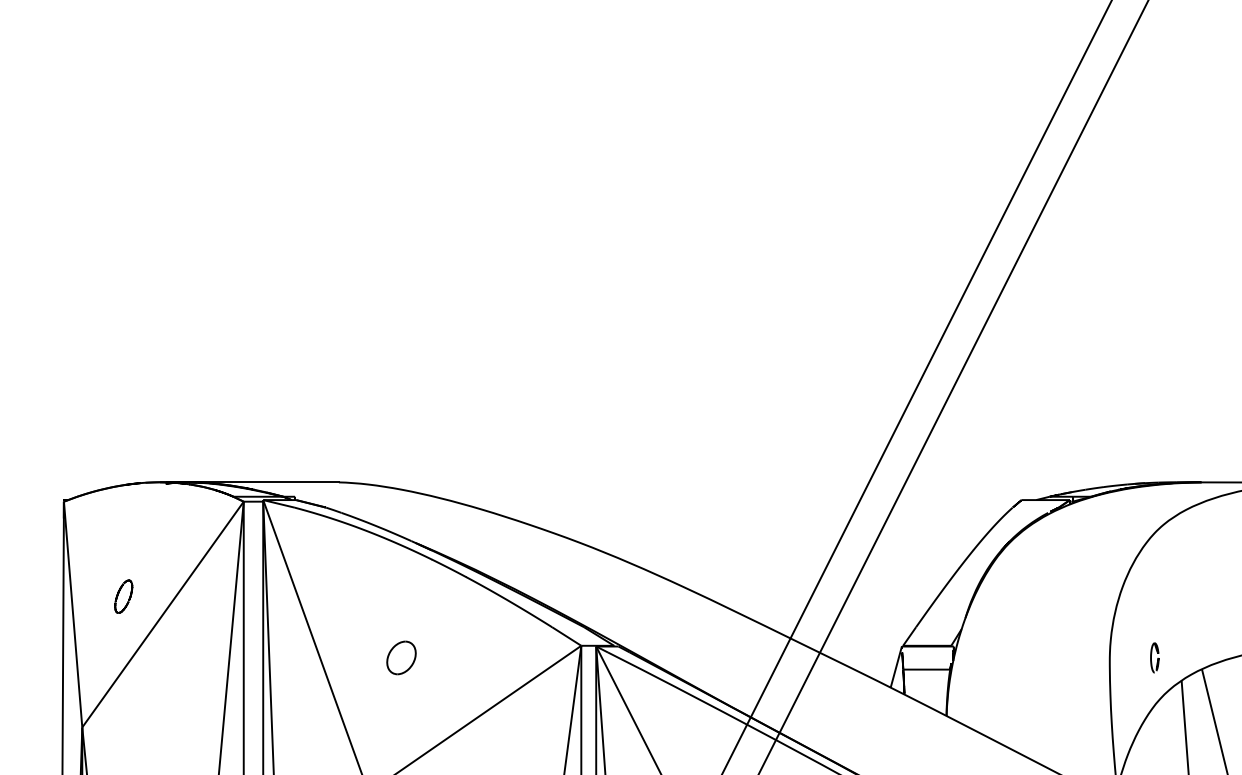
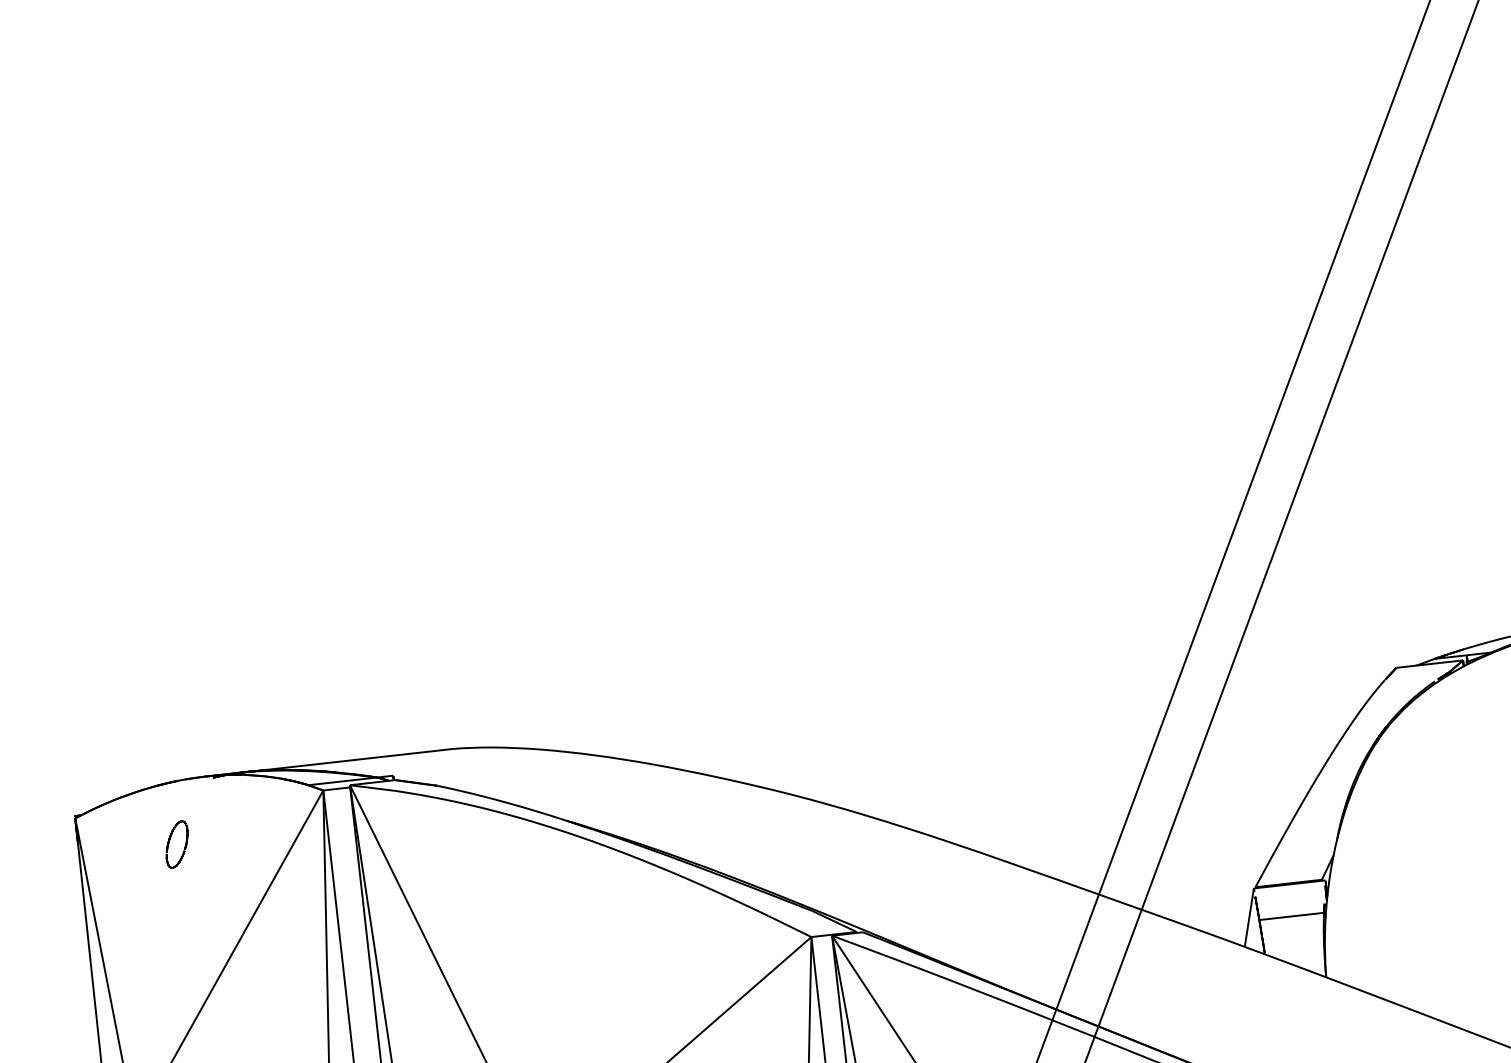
part: (123, 596) -> (176, 844), moved
part: (401, 657) -> (565, 981), removed

